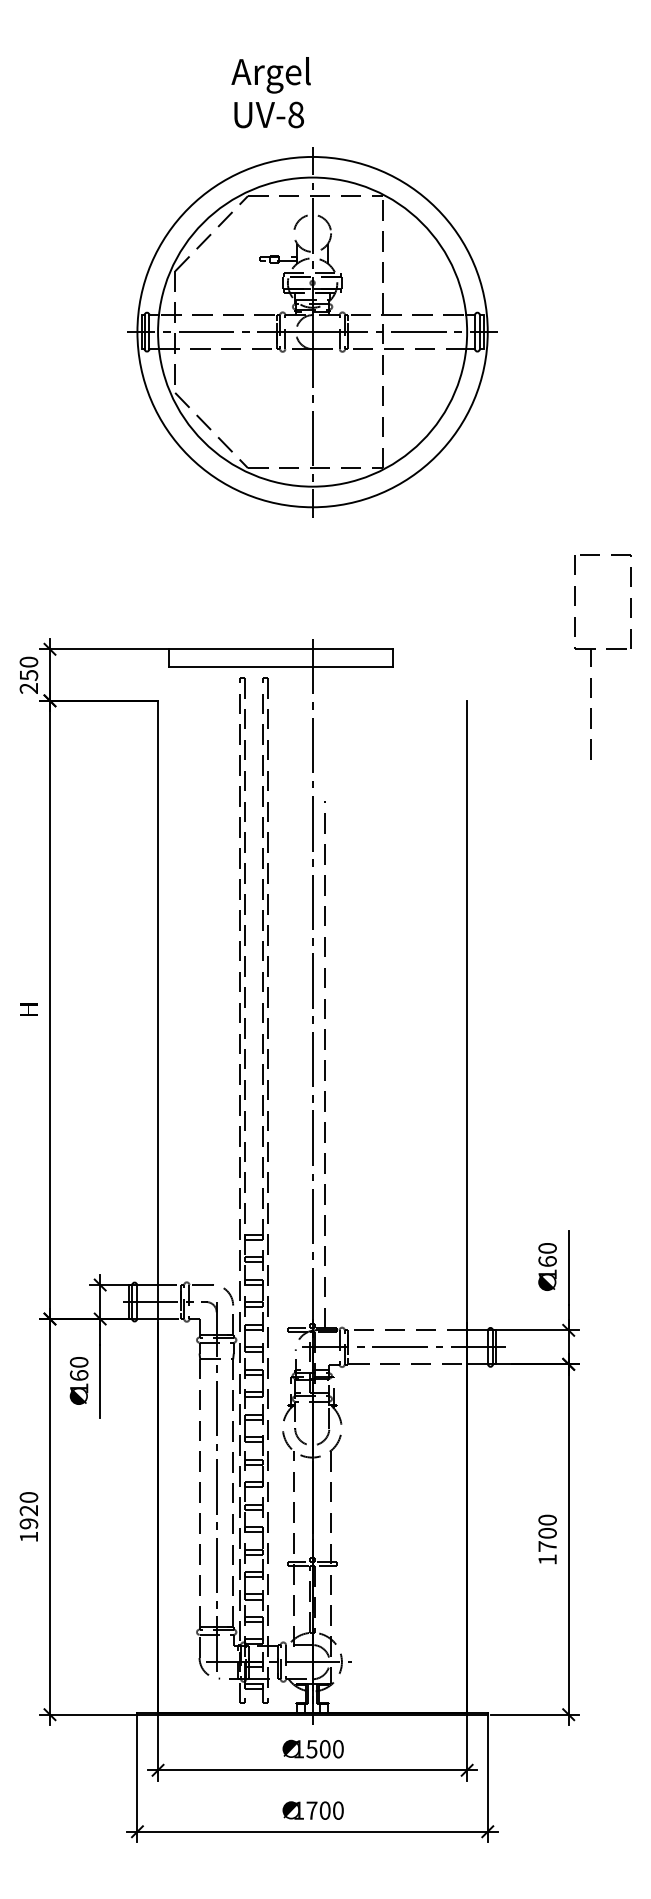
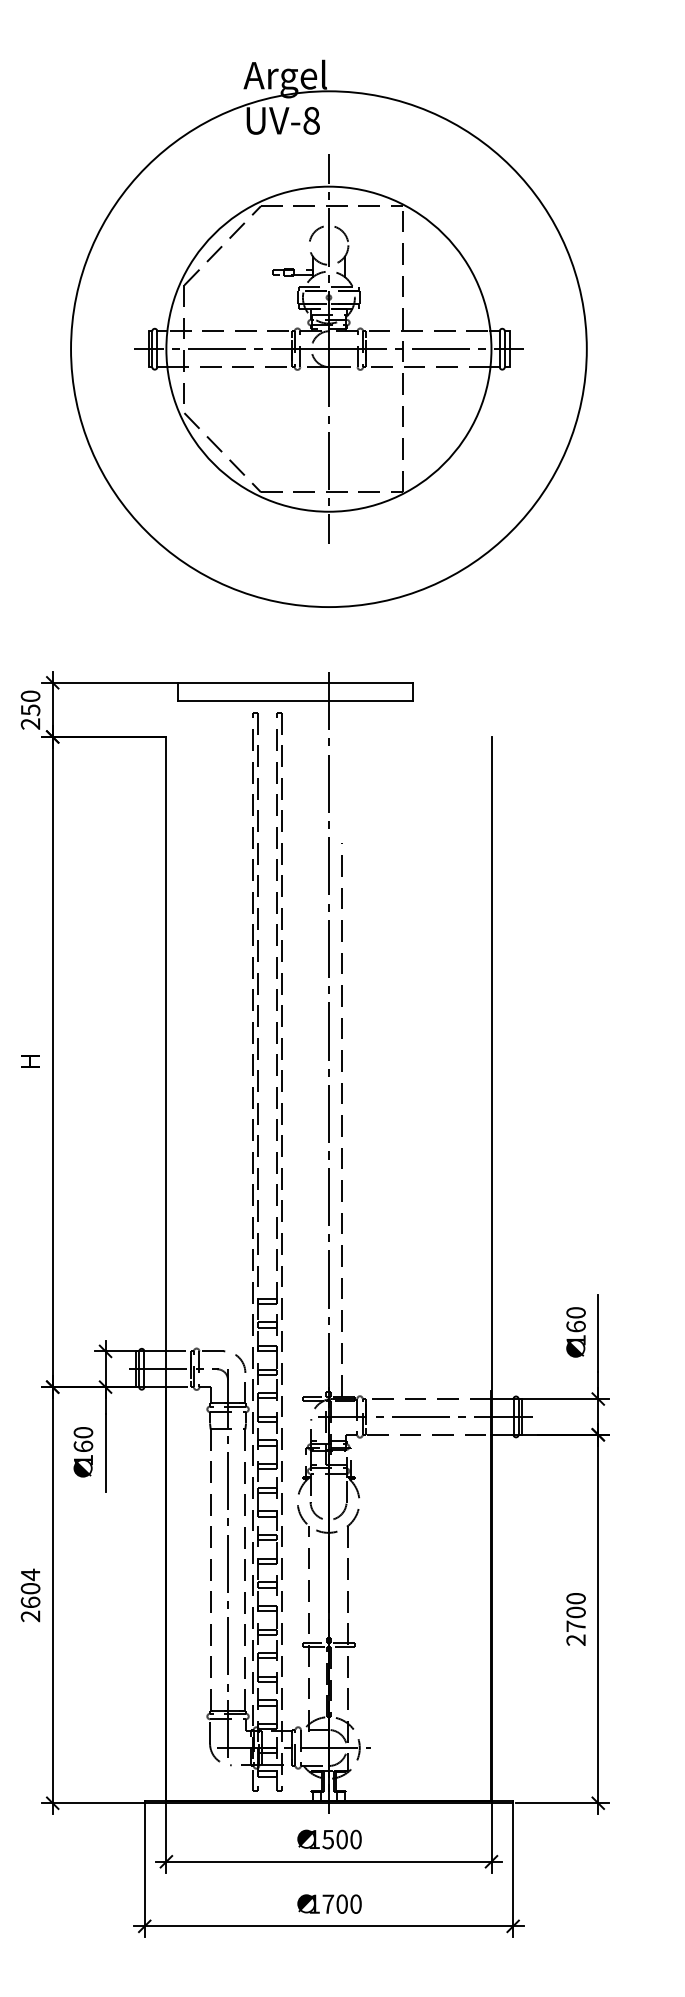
circle: (312, 331) -> (328, 348), size x1.4
part: (606, 649) -> (638, 682), removed
text: (28, 1516) -> (30, 1594), 1920 -> 2604
text: (547, 1559) -> (575, 1640), 1700 -> 2700

